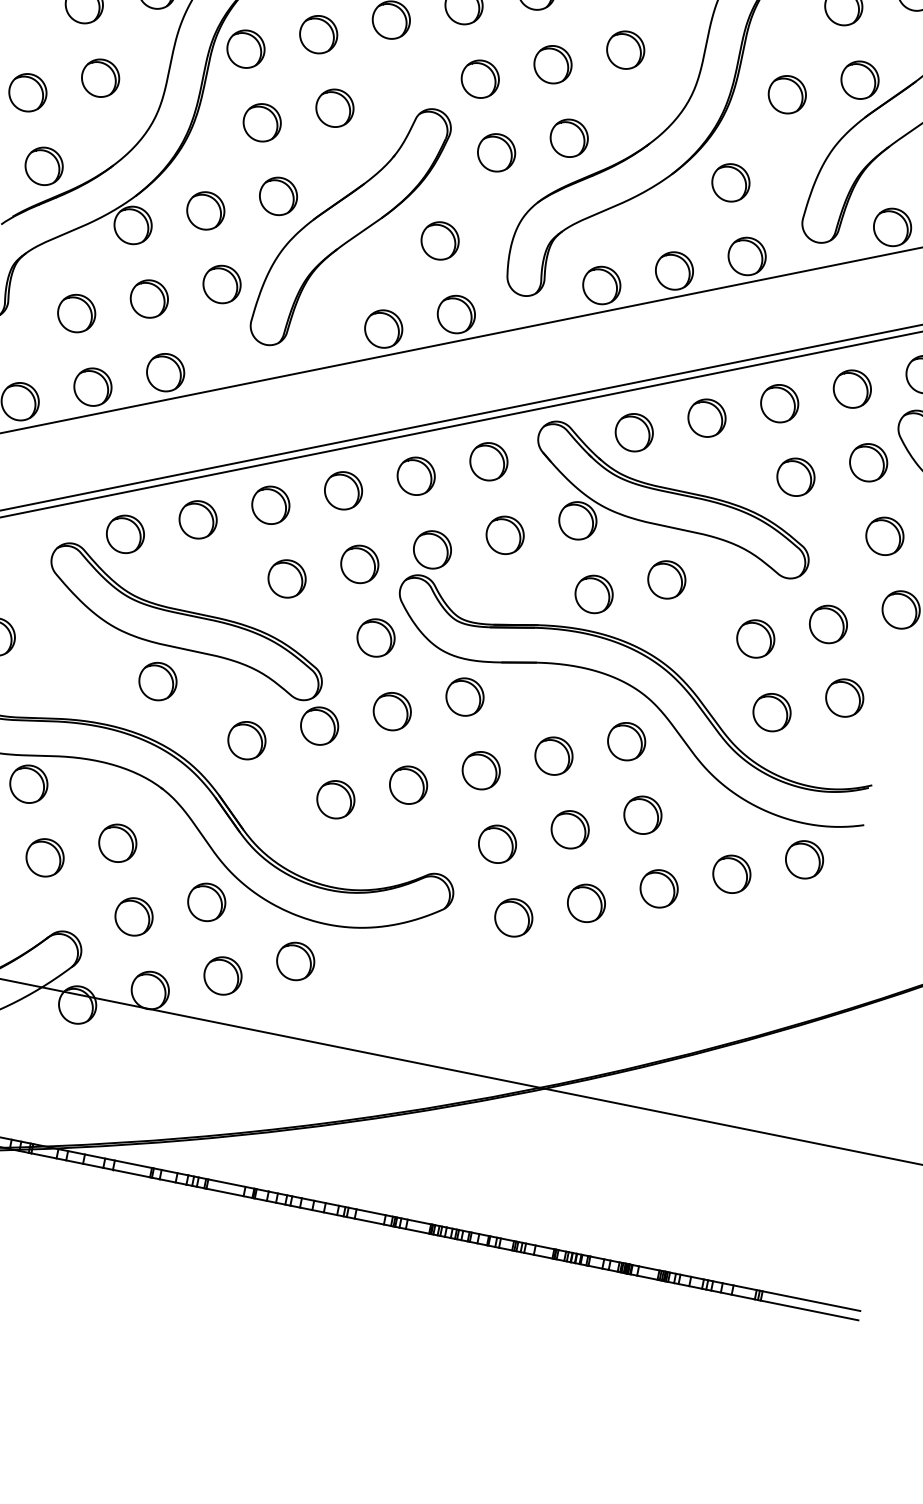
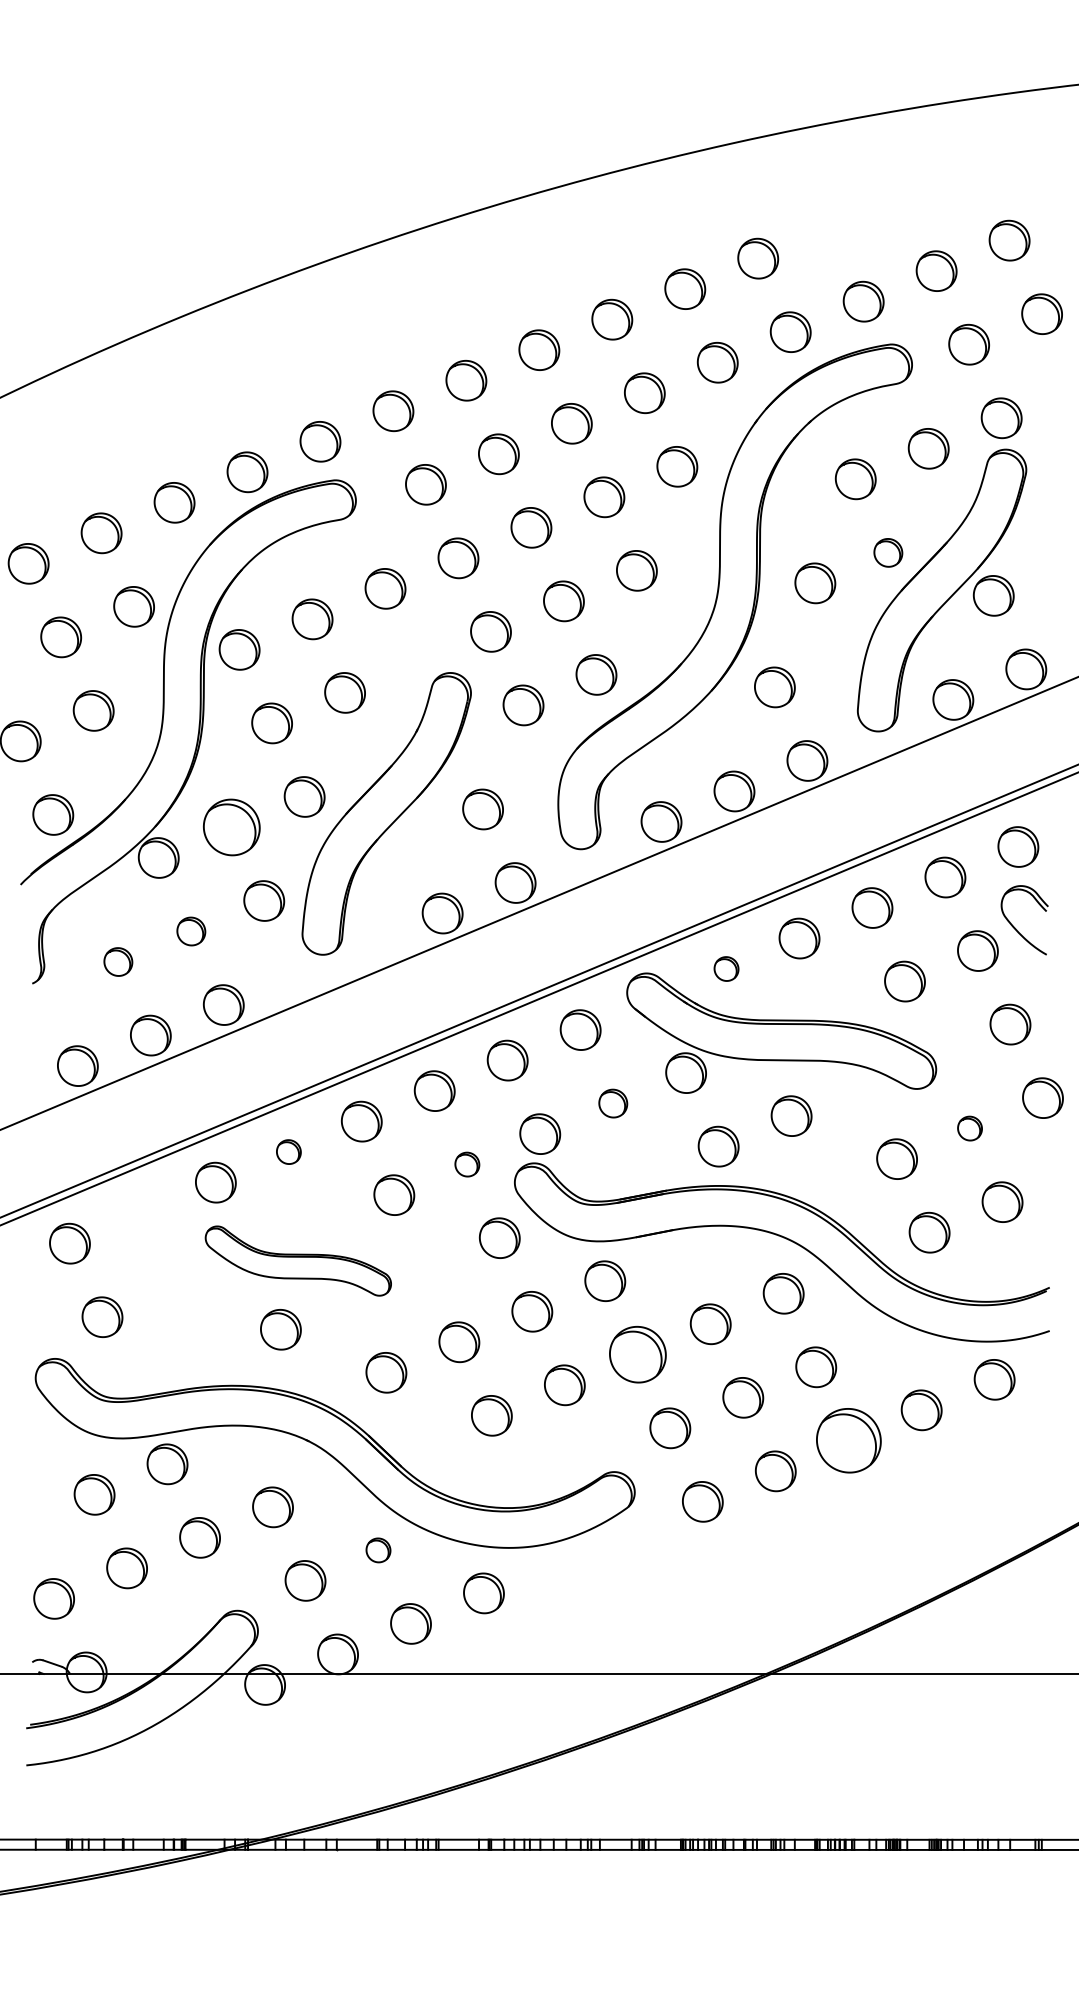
part: (860, 79) -> (888, 552), size x0.7
part: (205, 210) -> (231, 827), size x1.4
part: (149, 299) -> (191, 931), size x0.7
part: (76, 313) -> (118, 961), size x0.7
part: (634, 432) -> (726, 968), size x0.6
part: (197, 519) -> (288, 1151), size x0.6
part: (505, 535) -> (613, 1103), size x0.7
part: (360, 564) -> (467, 1164), size x0.6
part: (186, 621) -> (298, 1260), size x0.6
part: (828, 624) -> (969, 1128), size x0.6
part: (481, 770) -> (637, 1354), size x1.4
part: (659, 888) -> (848, 1440), size x1.6
part: (206, 902) -> (378, 1550), size x0.6

